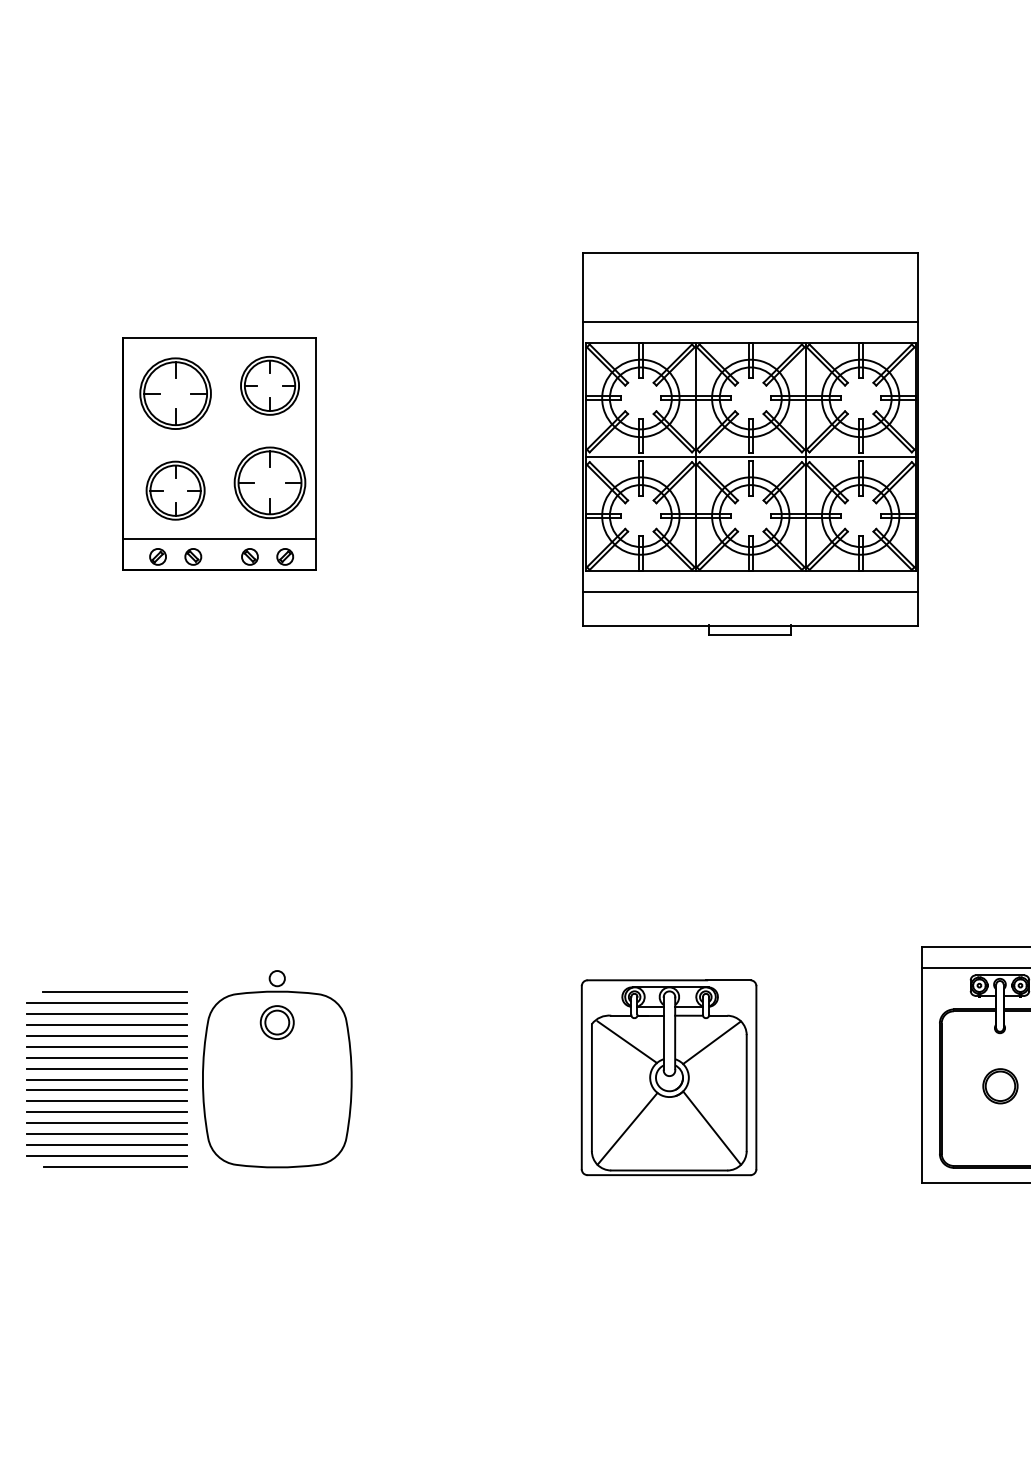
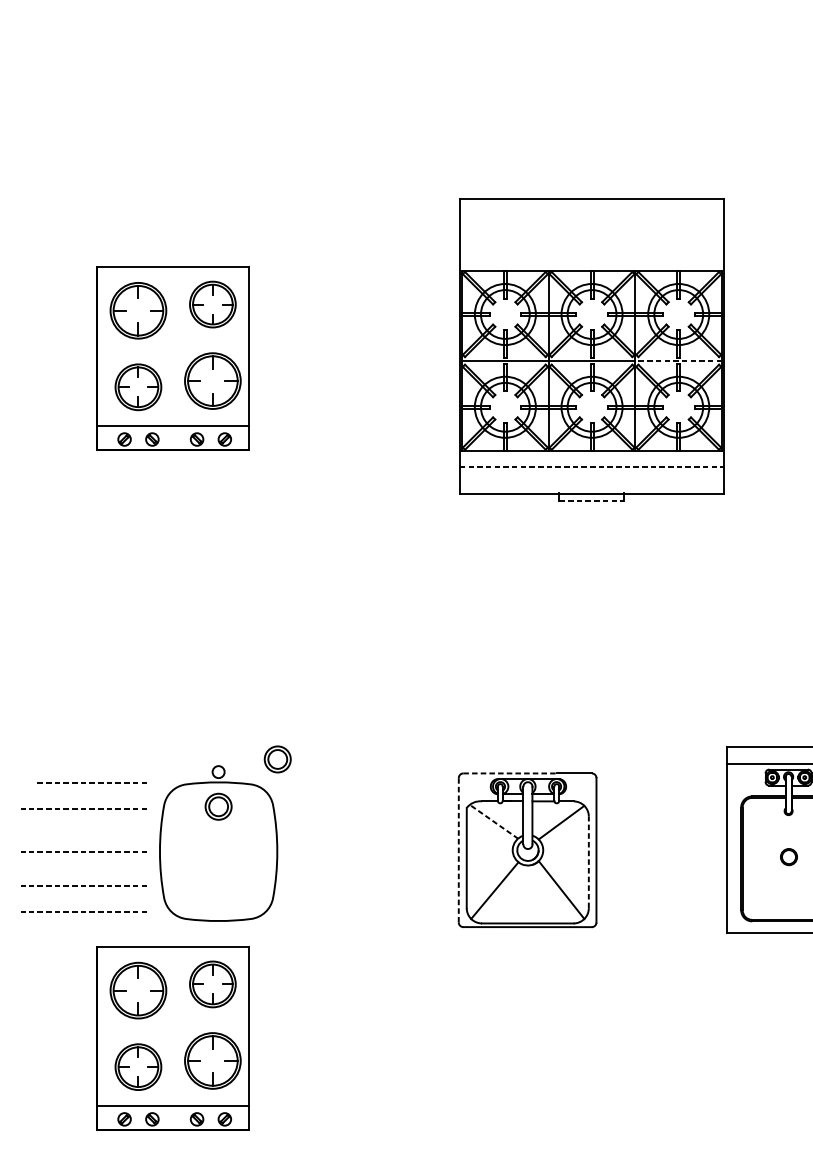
line: (750, 322) -> (591, 254), removed
line: (860, 457) -> (678, 361), solid -> dashed
line: (750, 592) -> (591, 467), solid -> dashed
line: (750, 634) -> (591, 500), solid -> dashed
part: (351, 962) -> (277, 759), added
line: (647, 980) -> (510, 773), solid -> dashed
line: (114, 992) -> (90, 783), solid -> dashed
line: (106, 1003) -> (83, 791), removed
line: (106, 1014) -> (83, 800), removed
line: (106, 1025) -> (83, 809), solid -> dashed
line: (106, 1036) -> (83, 817), removed
line: (627, 1042) -> (494, 822), solid -> dashed
line: (106, 1046) -> (83, 825), removed
line: (106, 1057) -> (83, 834), removed
line: (106, 1068) -> (83, 843), removed
line: (581, 1077) -> (458, 850), solid -> dashed
line: (106, 1079) -> (83, 851), solid -> dashed
part: (1000, 1086) -> (789, 857), size x0.6
line: (106, 1090) -> (83, 860), removed
line: (746, 1092) -> (588, 861), solid -> dashed
line: (106, 1101) -> (83, 869), removed
line: (106, 1112) -> (83, 877), removed
line: (106, 1123) -> (83, 886), solid -> dashed
line: (106, 1133) -> (83, 894), removed
line: (106, 1144) -> (83, 902), removed
line: (106, 1155) -> (83, 911), solid -> dashed
line: (114, 1166) -> (90, 920), removed
part: (219, 1315) -> (173, 1037), added

